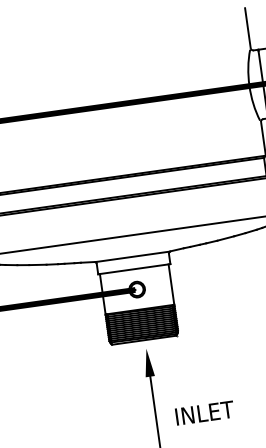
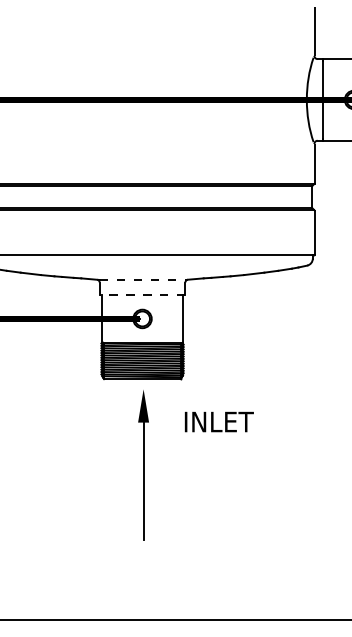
line: (133, 256) -> (143, 279), solid -> dashed
line: (134, 269) -> (142, 294), solid -> dashed
text: (204, 412) -> (218, 421), moved

